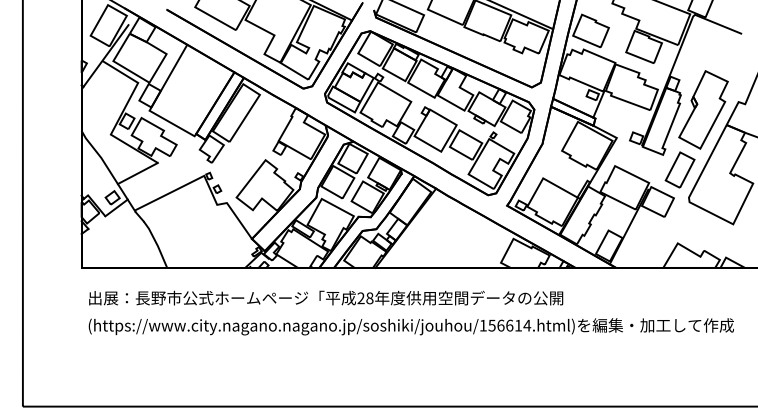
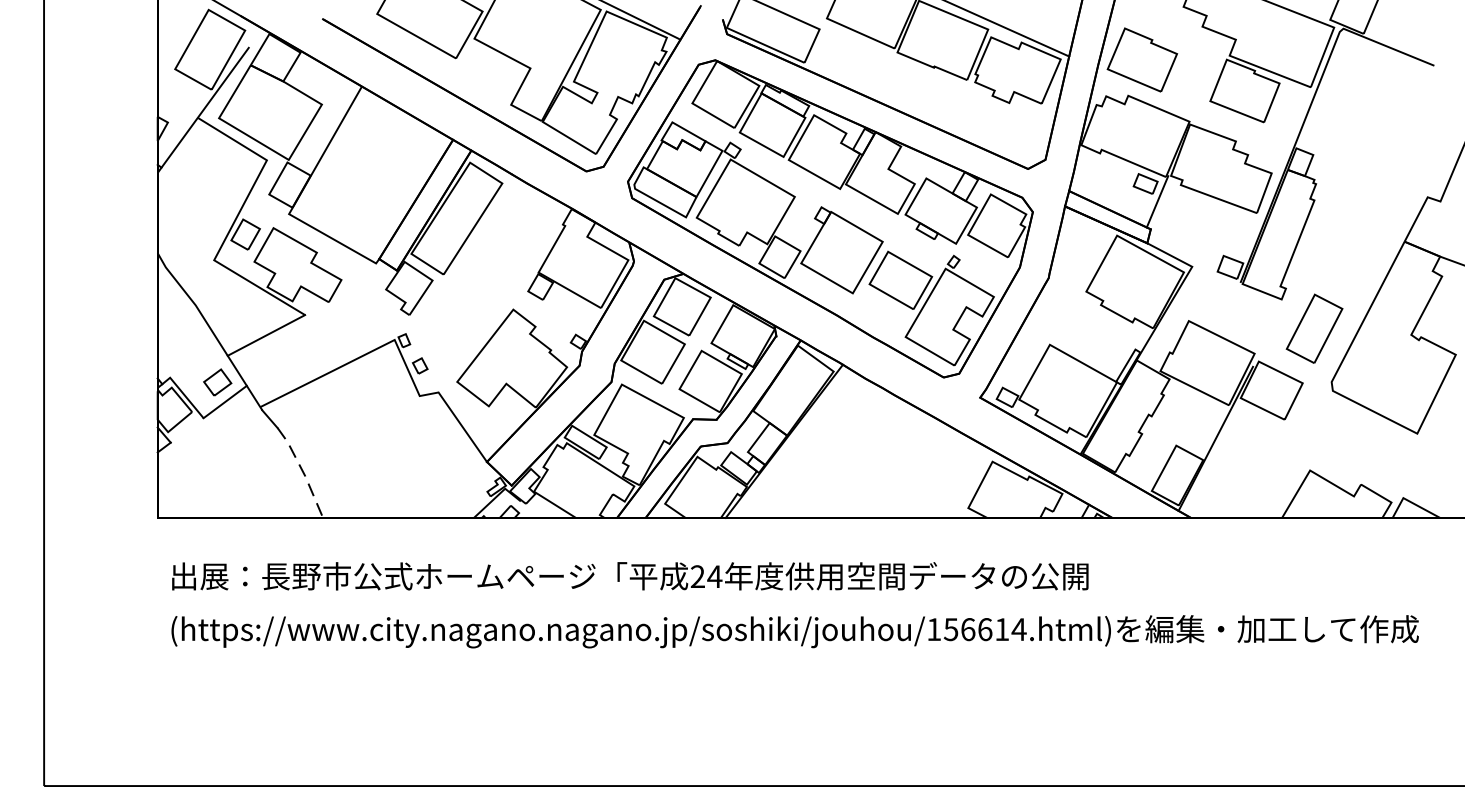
part: (703, 109) -> (1359, 211), removed
line: (156, 243) -> (302, 470), solid -> dashed
text: (369, 298) -> (714, 577), 28 -> 24

